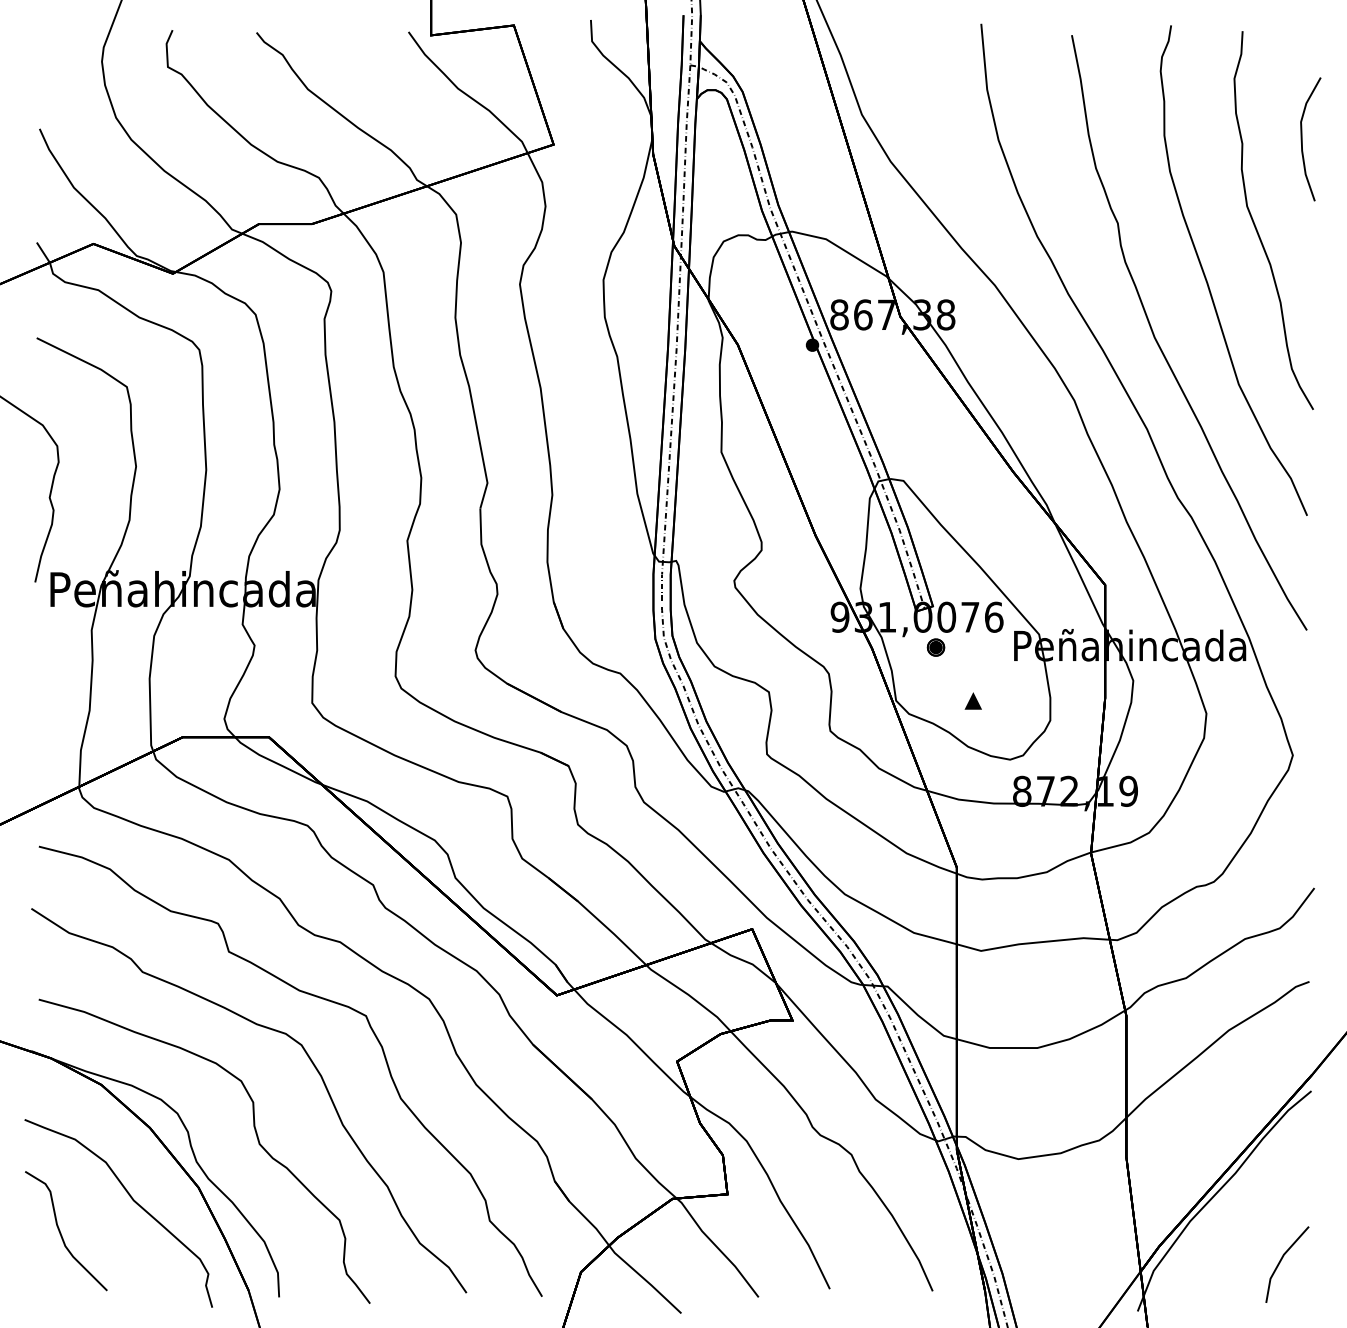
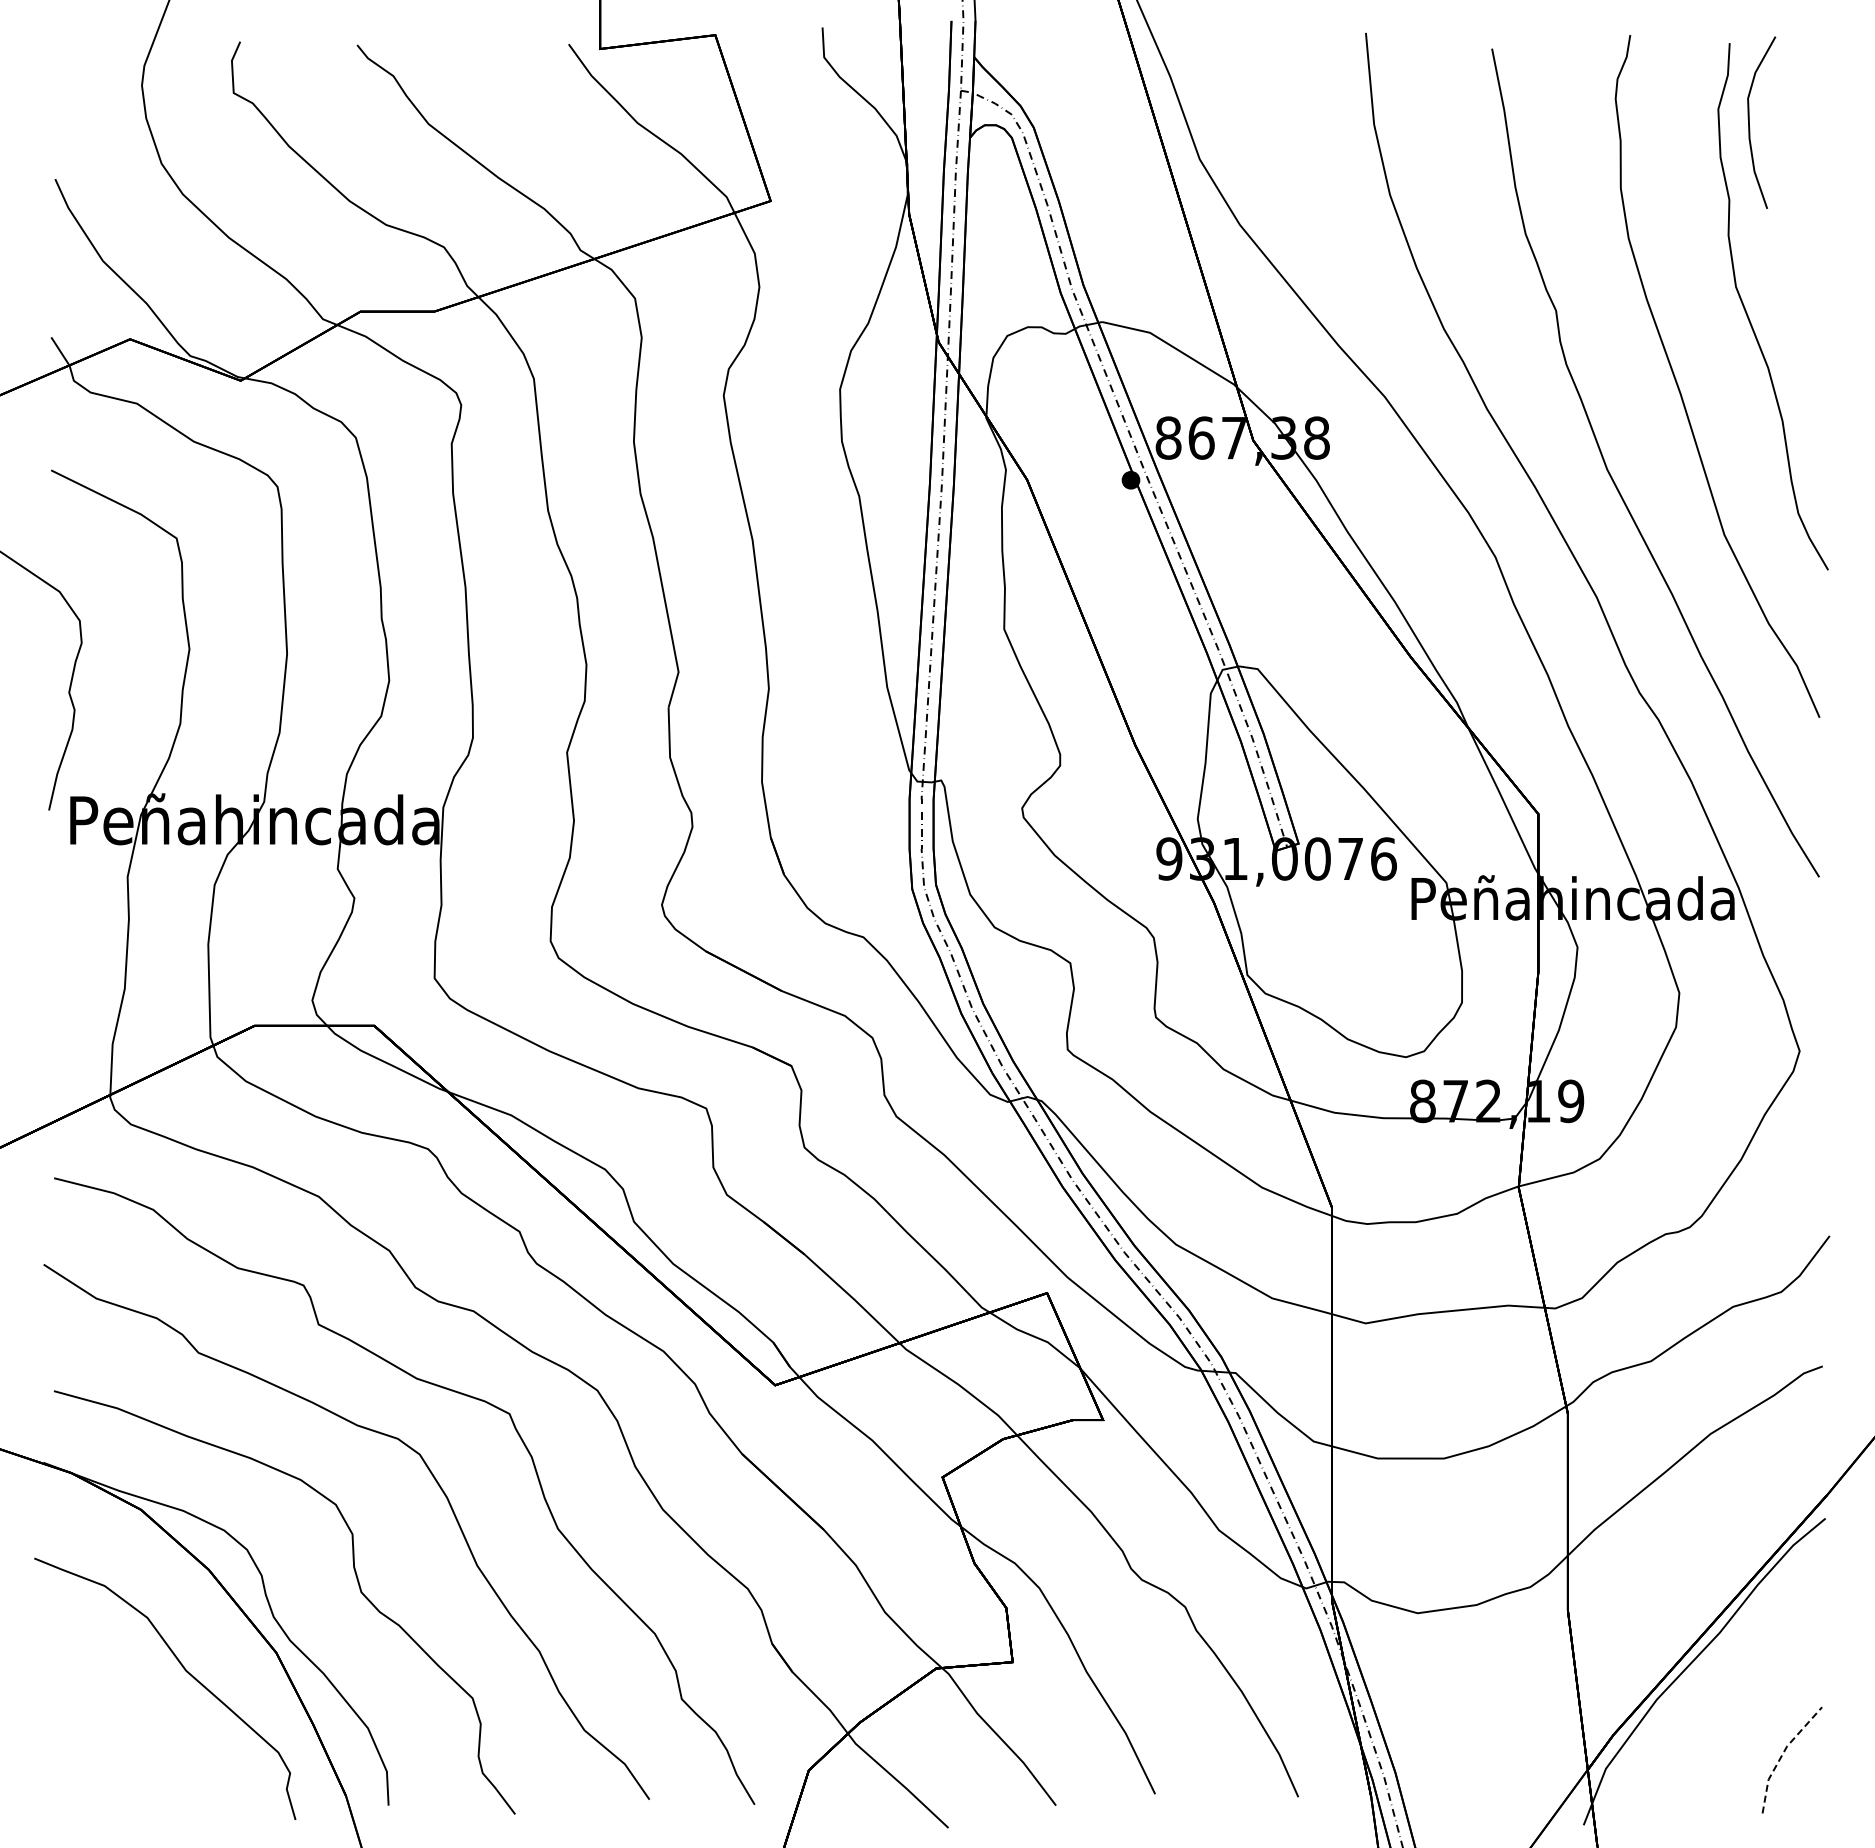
curve: (1302, 139) -> (1749, 122), moved
part: (935, 647) -> (1302, 900), removed
part: (973, 700) -> (1354, 975), removed
curve: (60, 1231) -> (84, 1714), removed
line: (1280, 1260) -> (1782, 1754), solid -> dashed

